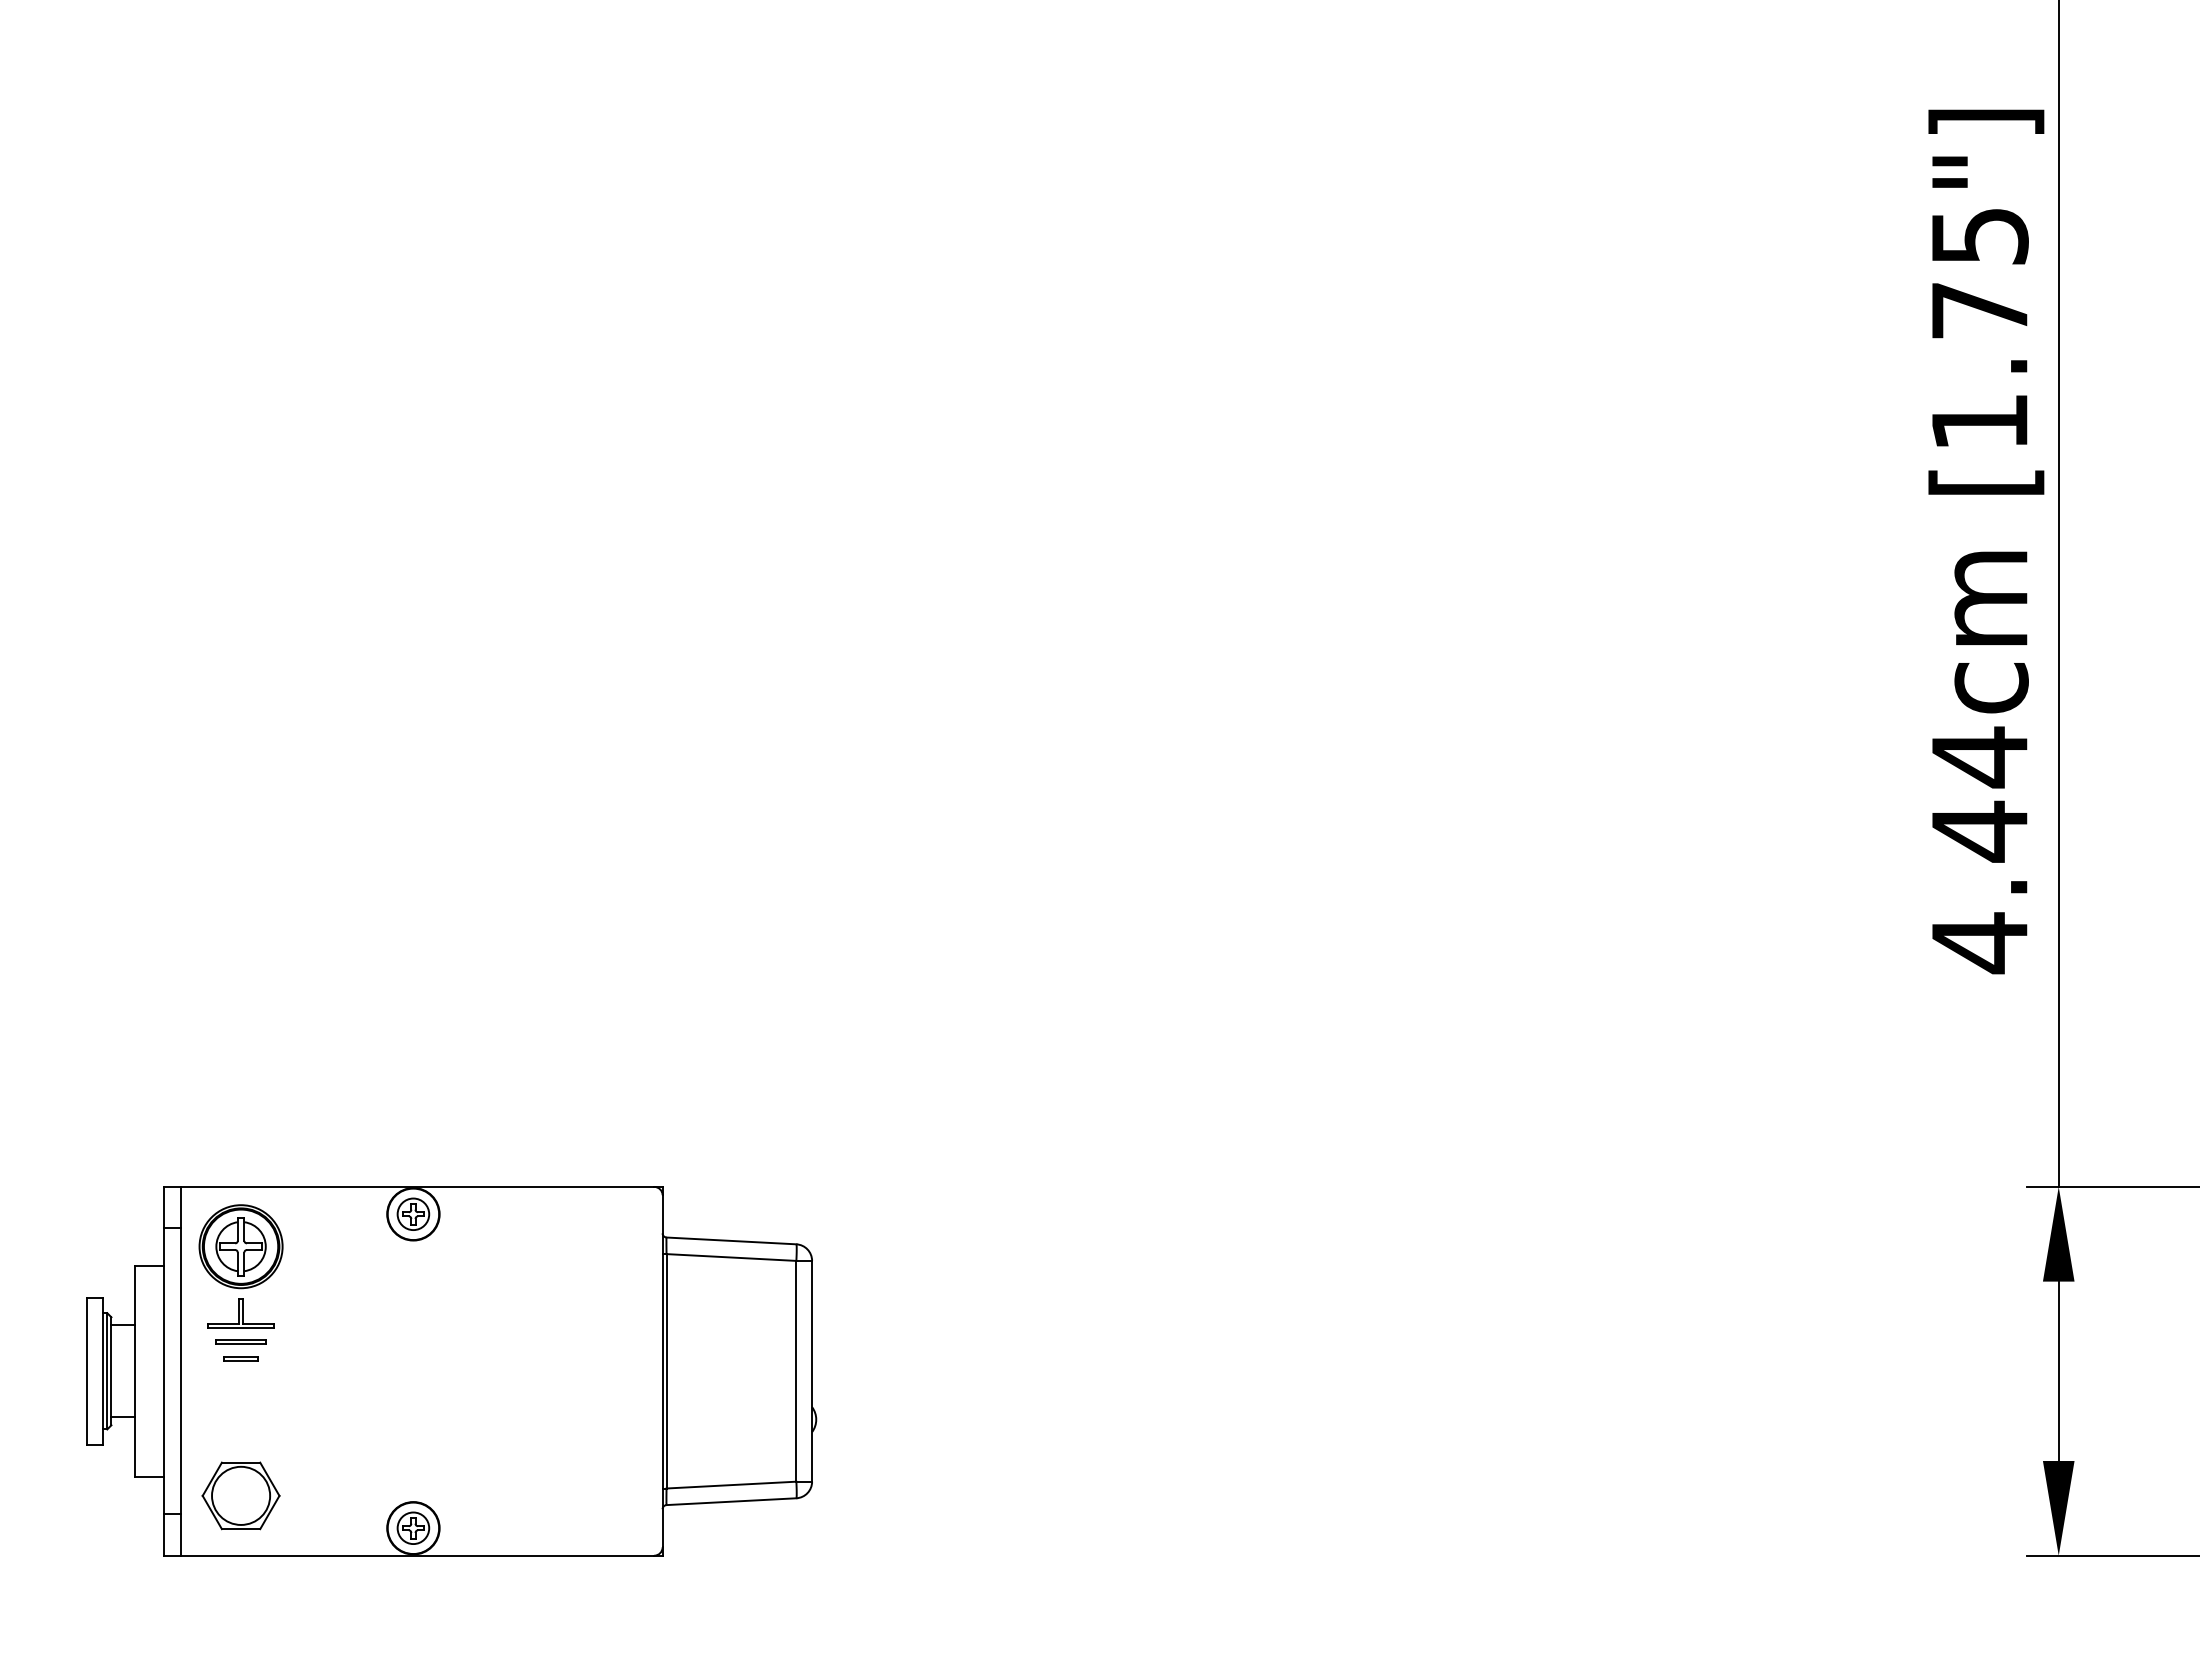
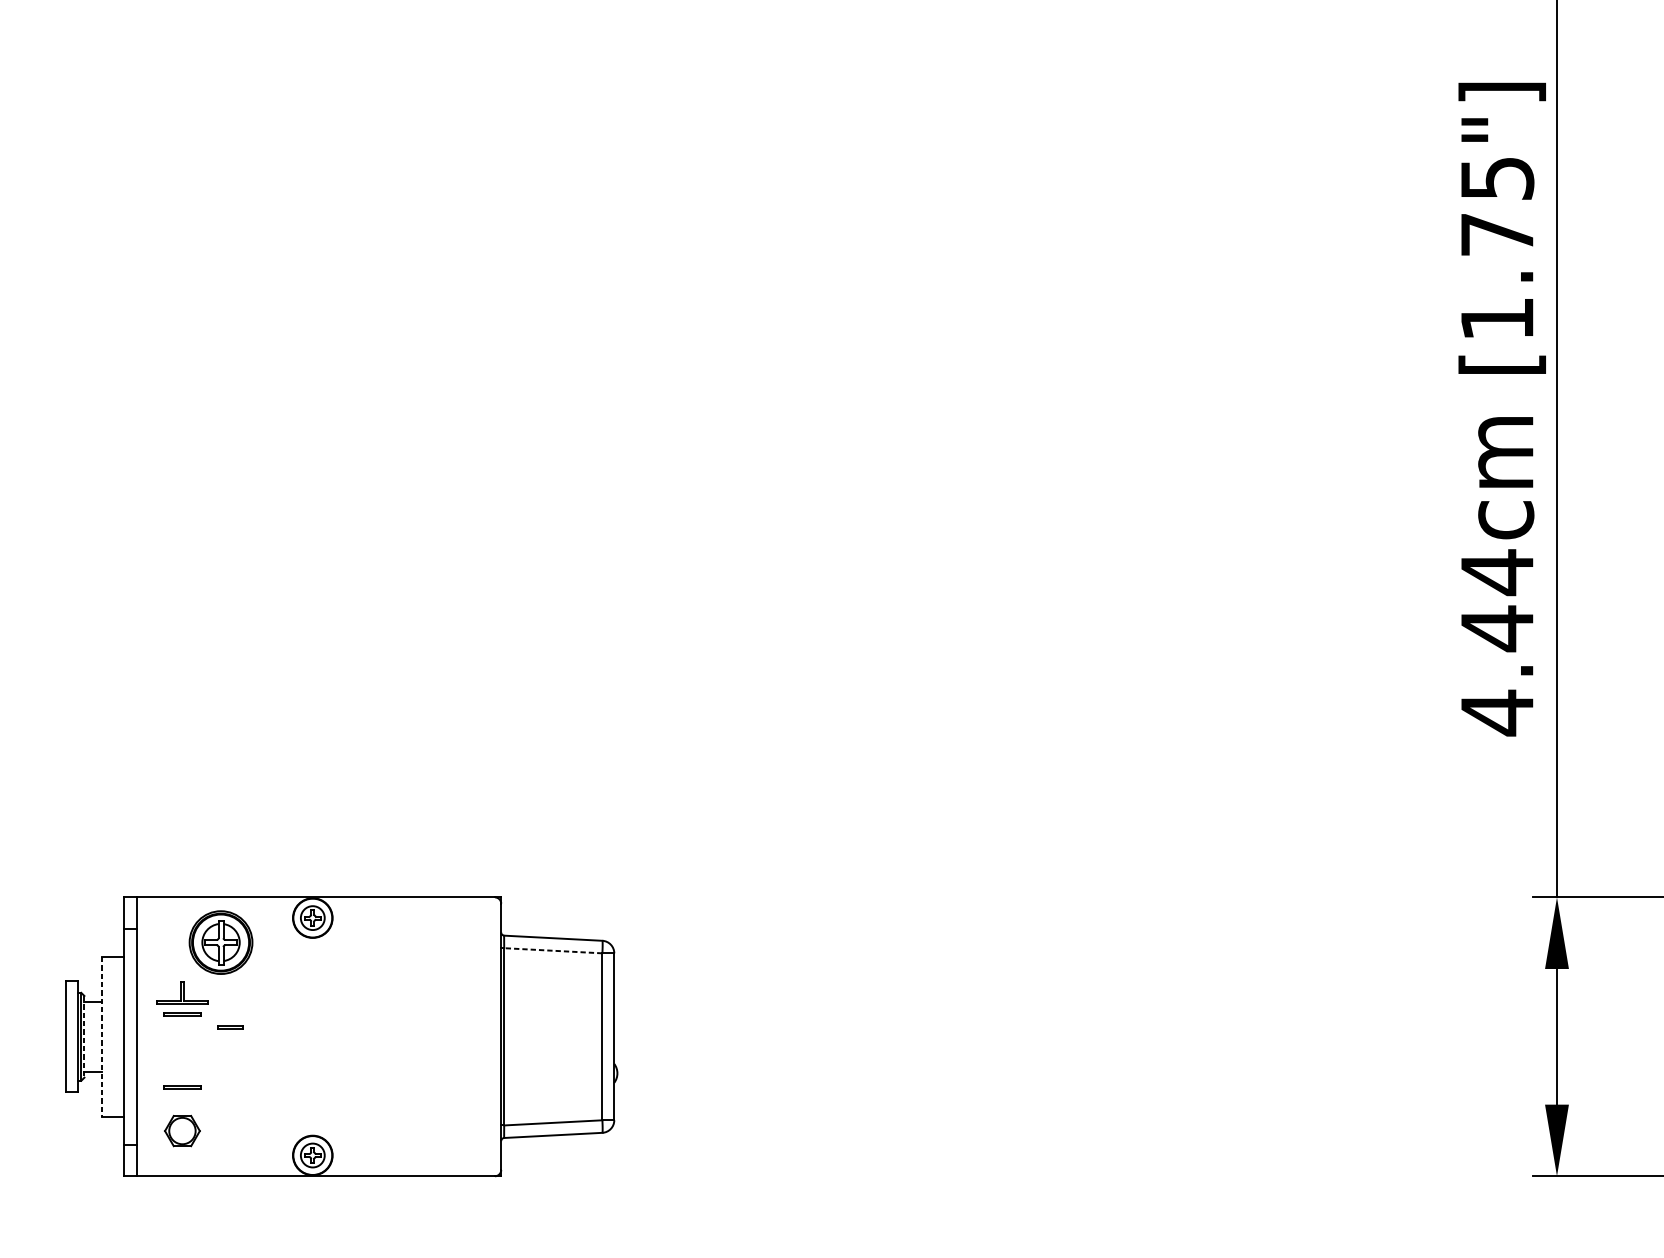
part: (240, 1246) -> (220, 942), moved
line: (730, 1257) -> (552, 950), solid -> dashed
part: (240, 1358) -> (230, 1027), moved
line: (111, 1371) -> (84, 1036), solid -> dashed
line: (135, 1371) -> (102, 1036), solid -> dashed
part: (240, 1437) -> (182, 1086), added
part: (240, 1495) -> (182, 1130), size x0.6

